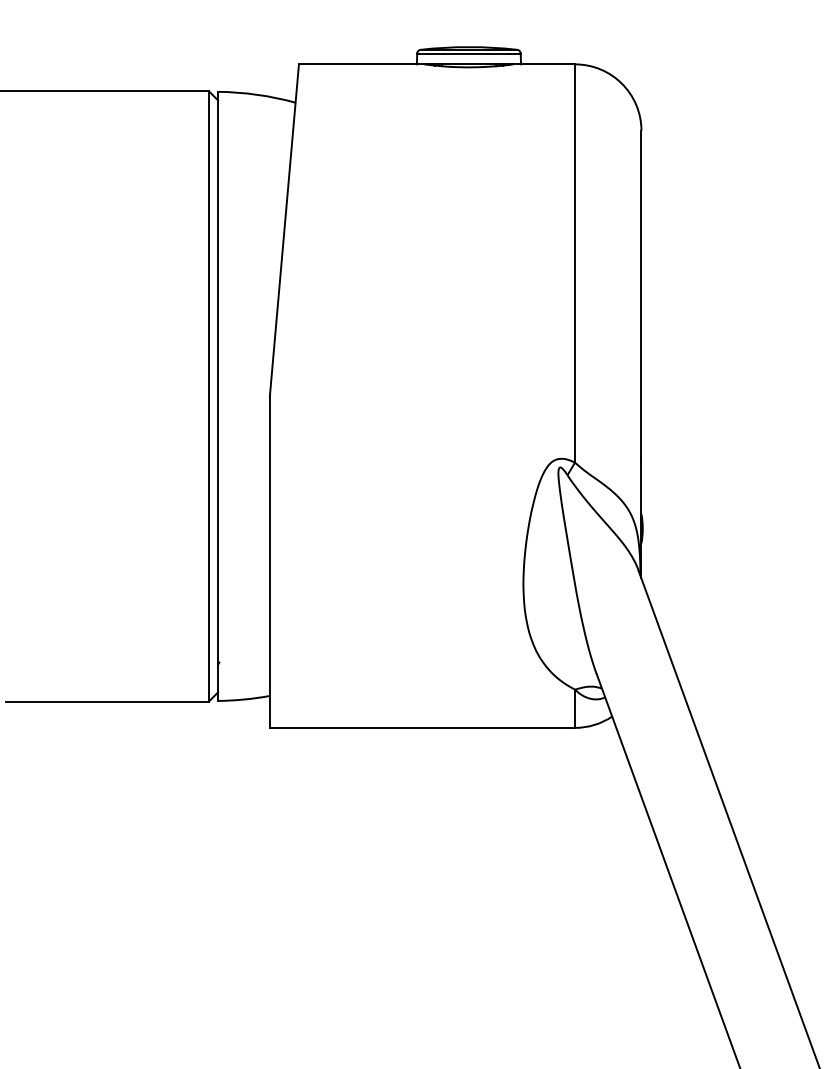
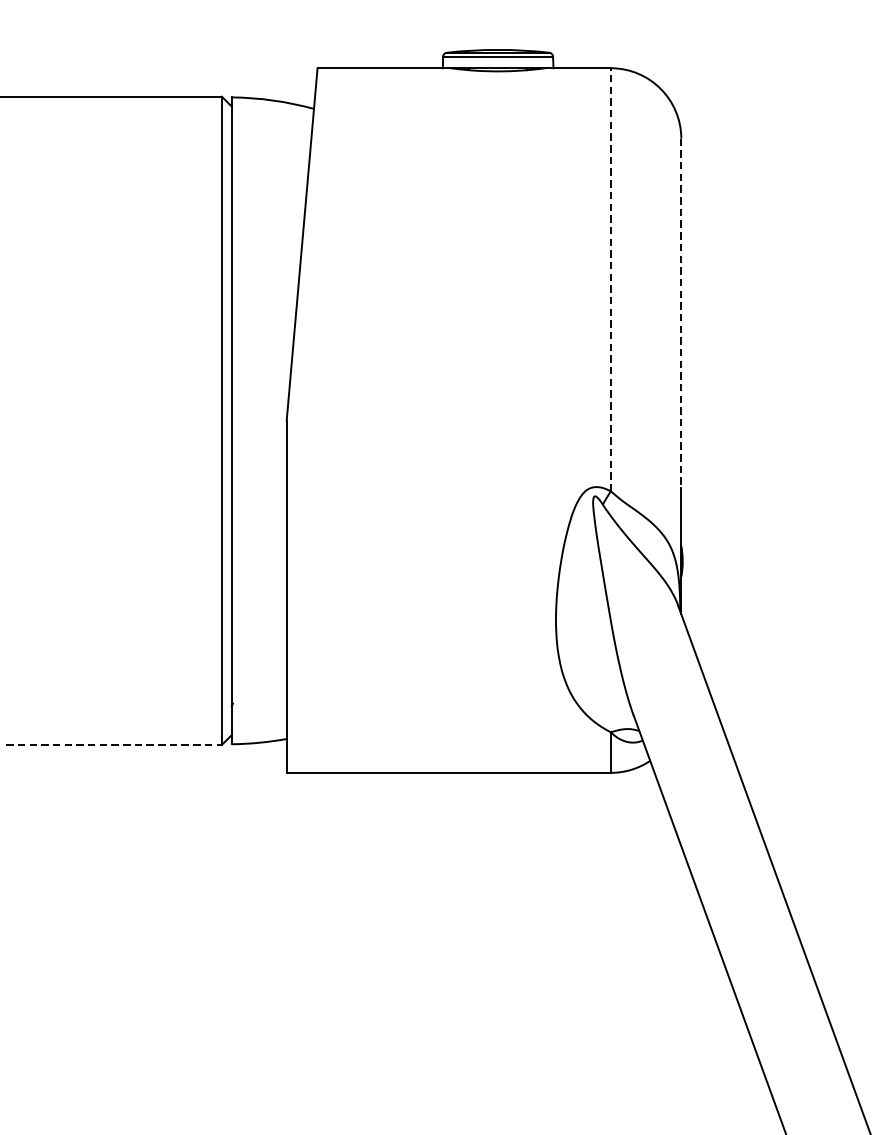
line: (575, 263) -> (611, 279), solid -> dashed
line: (641, 295) -> (681, 313), solid -> dashed
line: (107, 701) -> (114, 744), solid -> dashed

